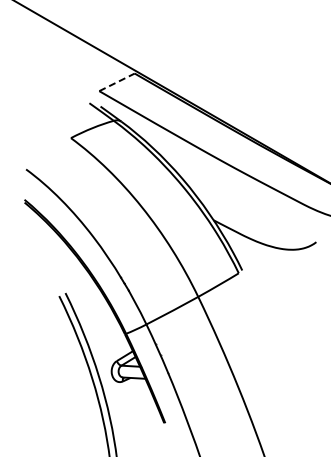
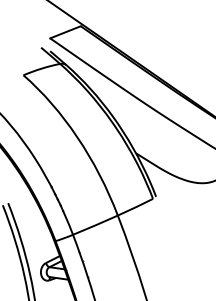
line: (117, 82) -> (65, 32), dashed -> solid

